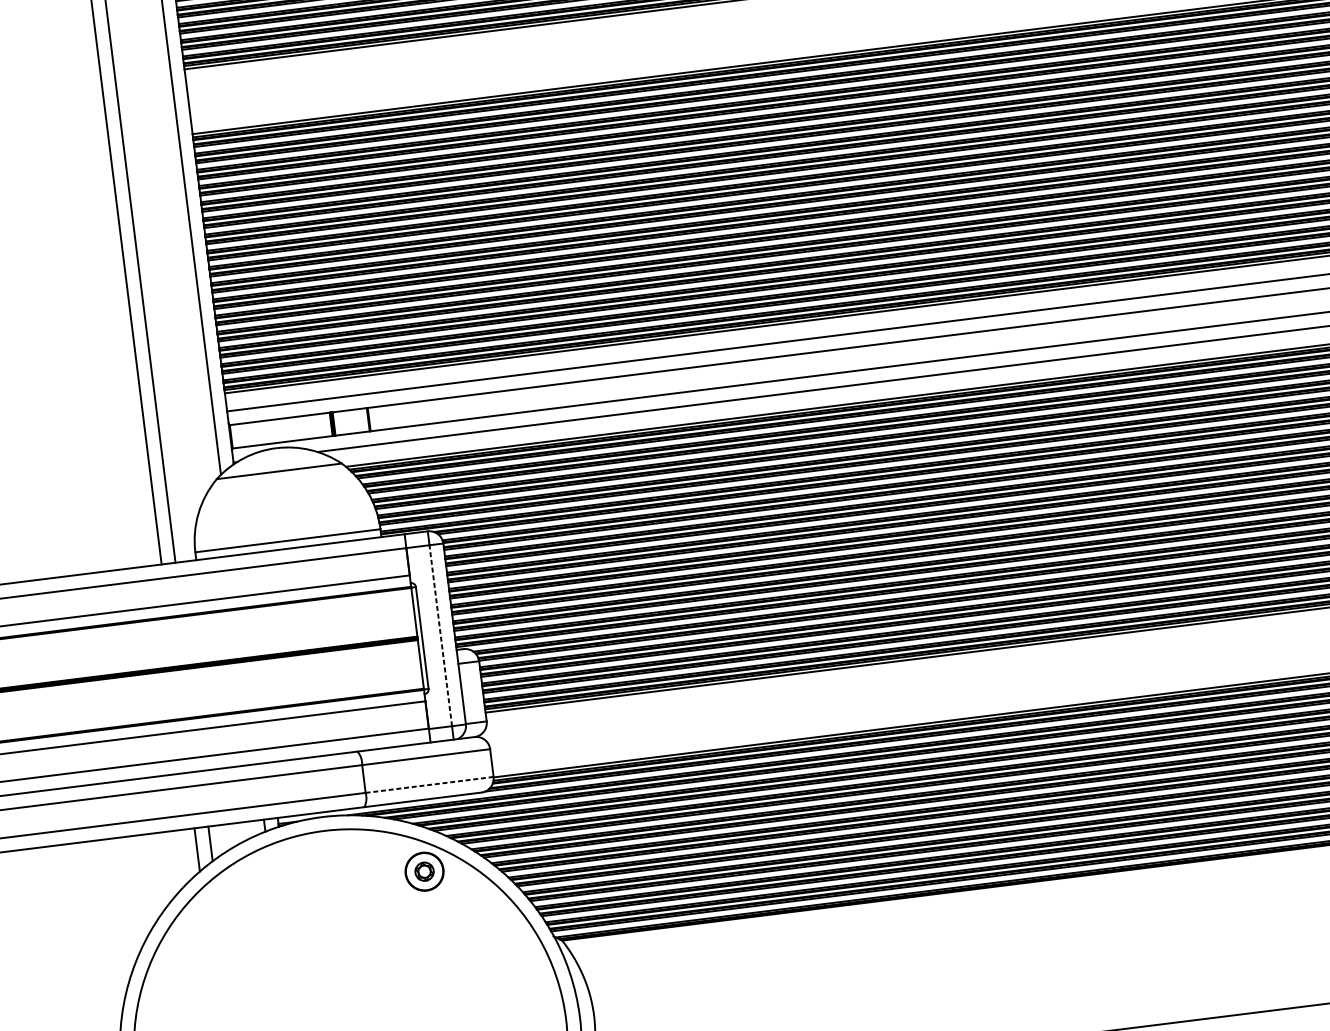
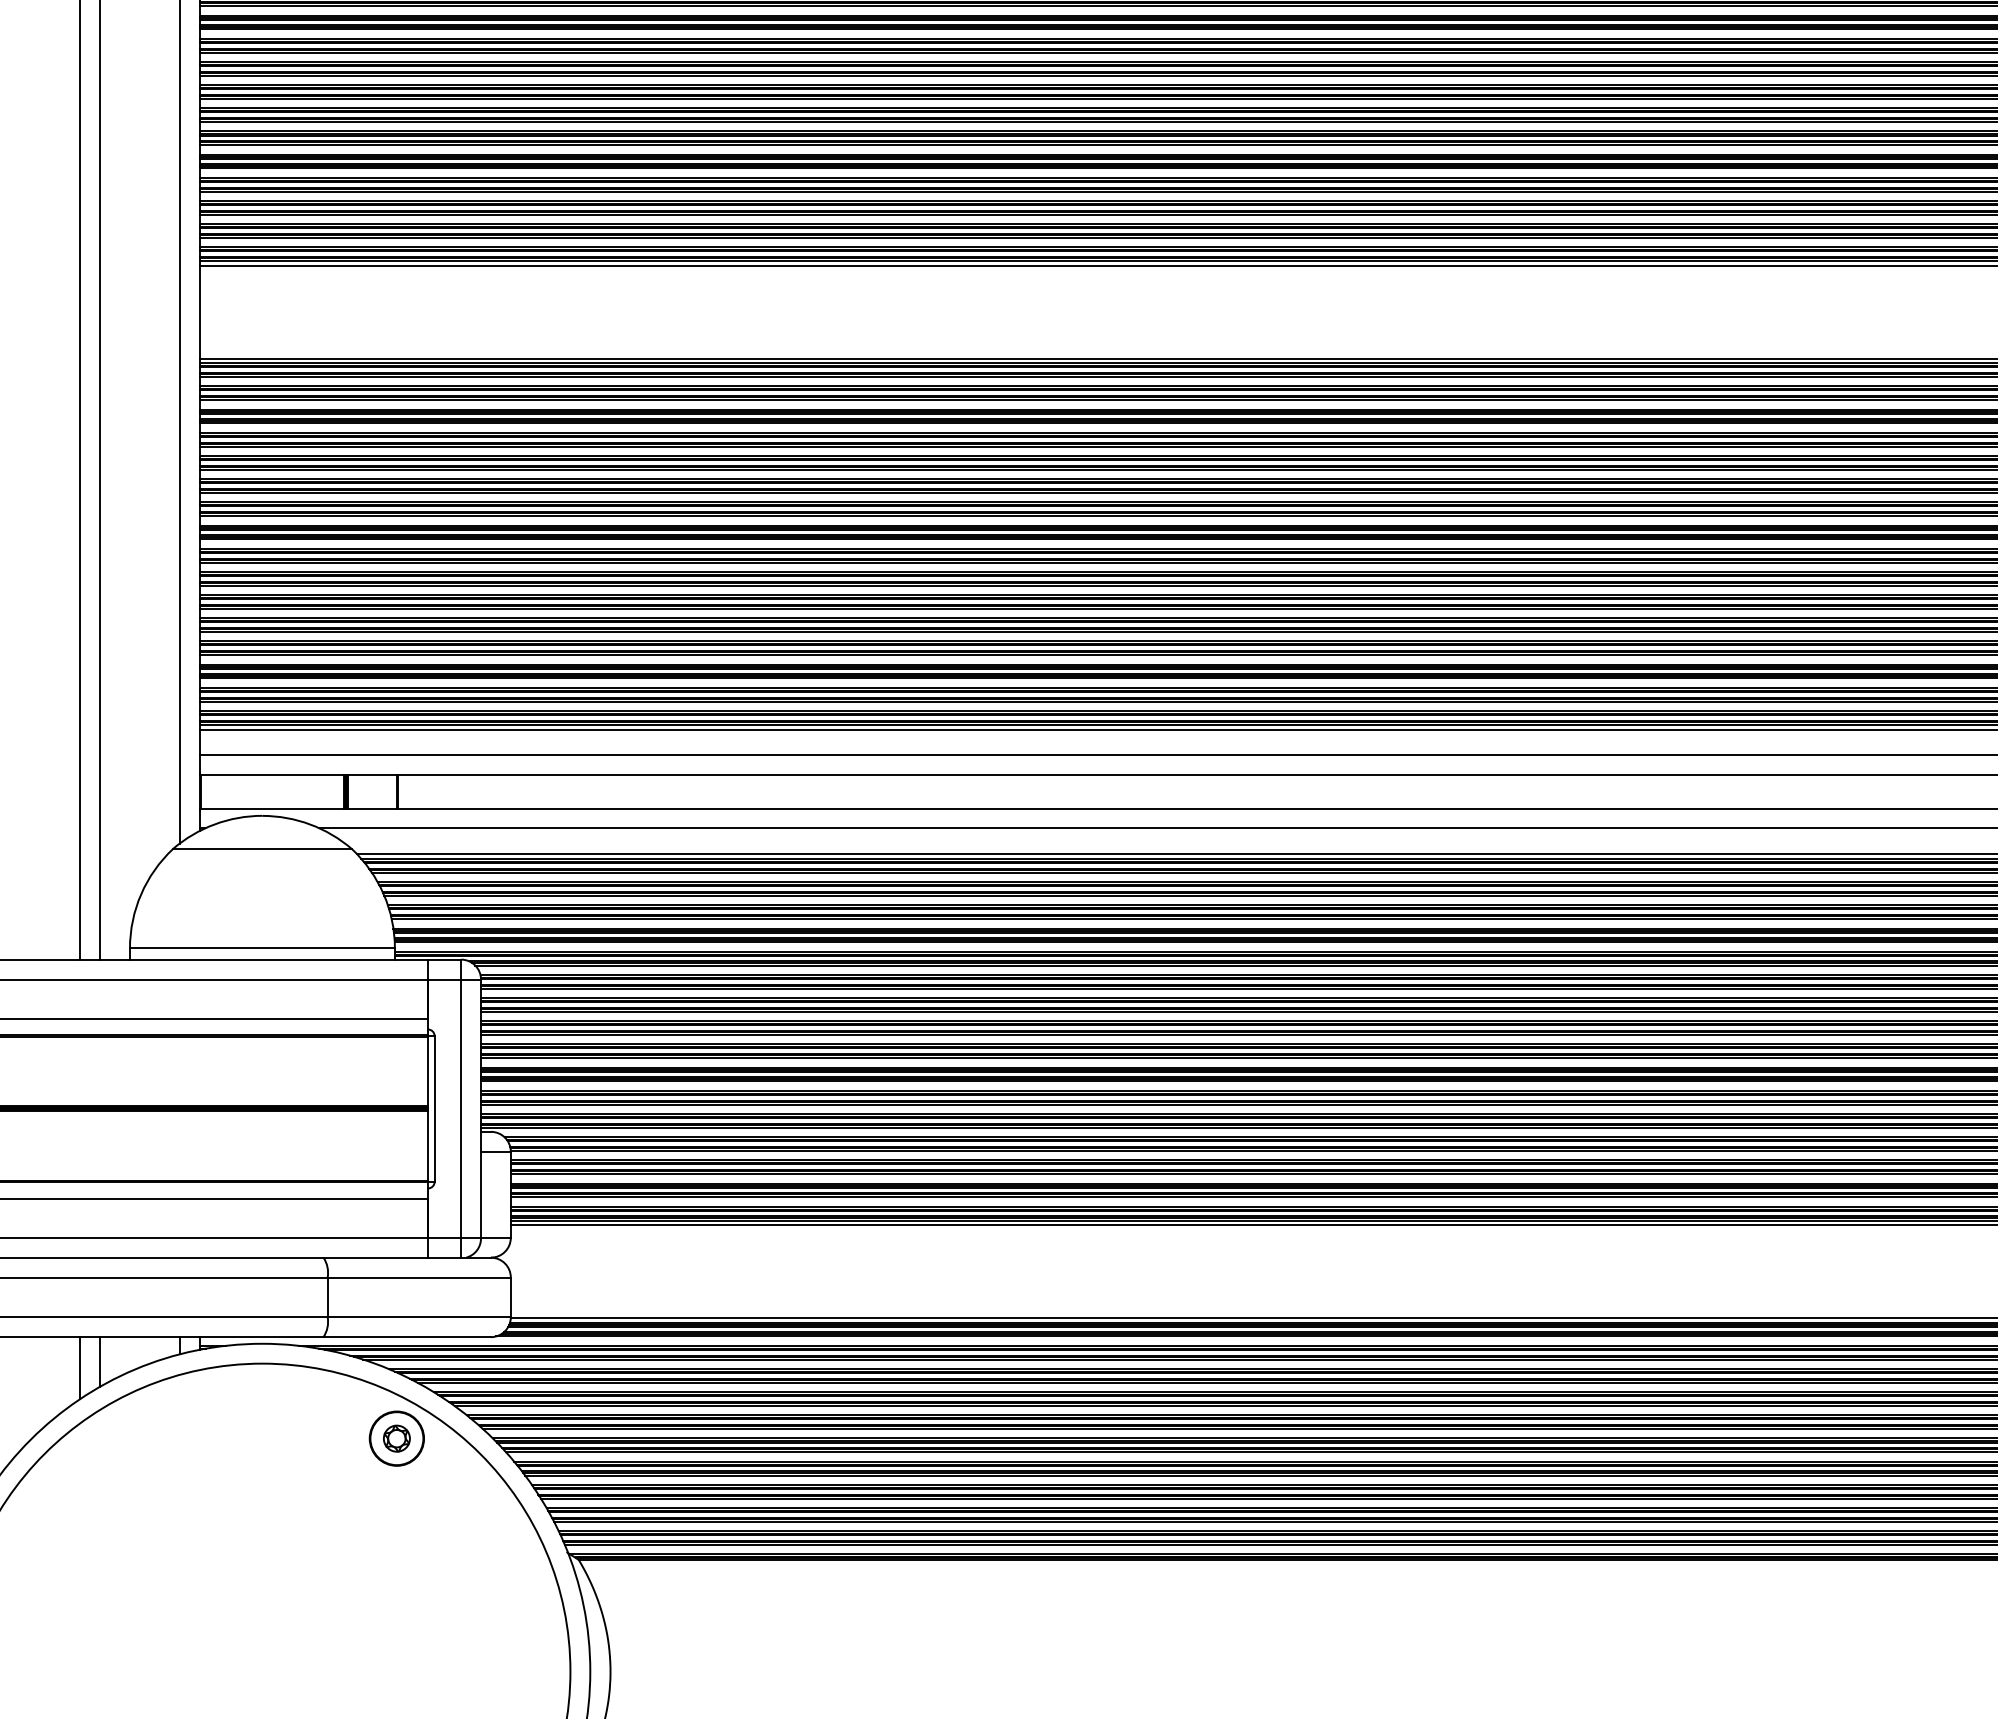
line: (440, 635) -> (461, 1108), dashed -> solid
line: (429, 785) -> (419, 1317), dashed -> solid

